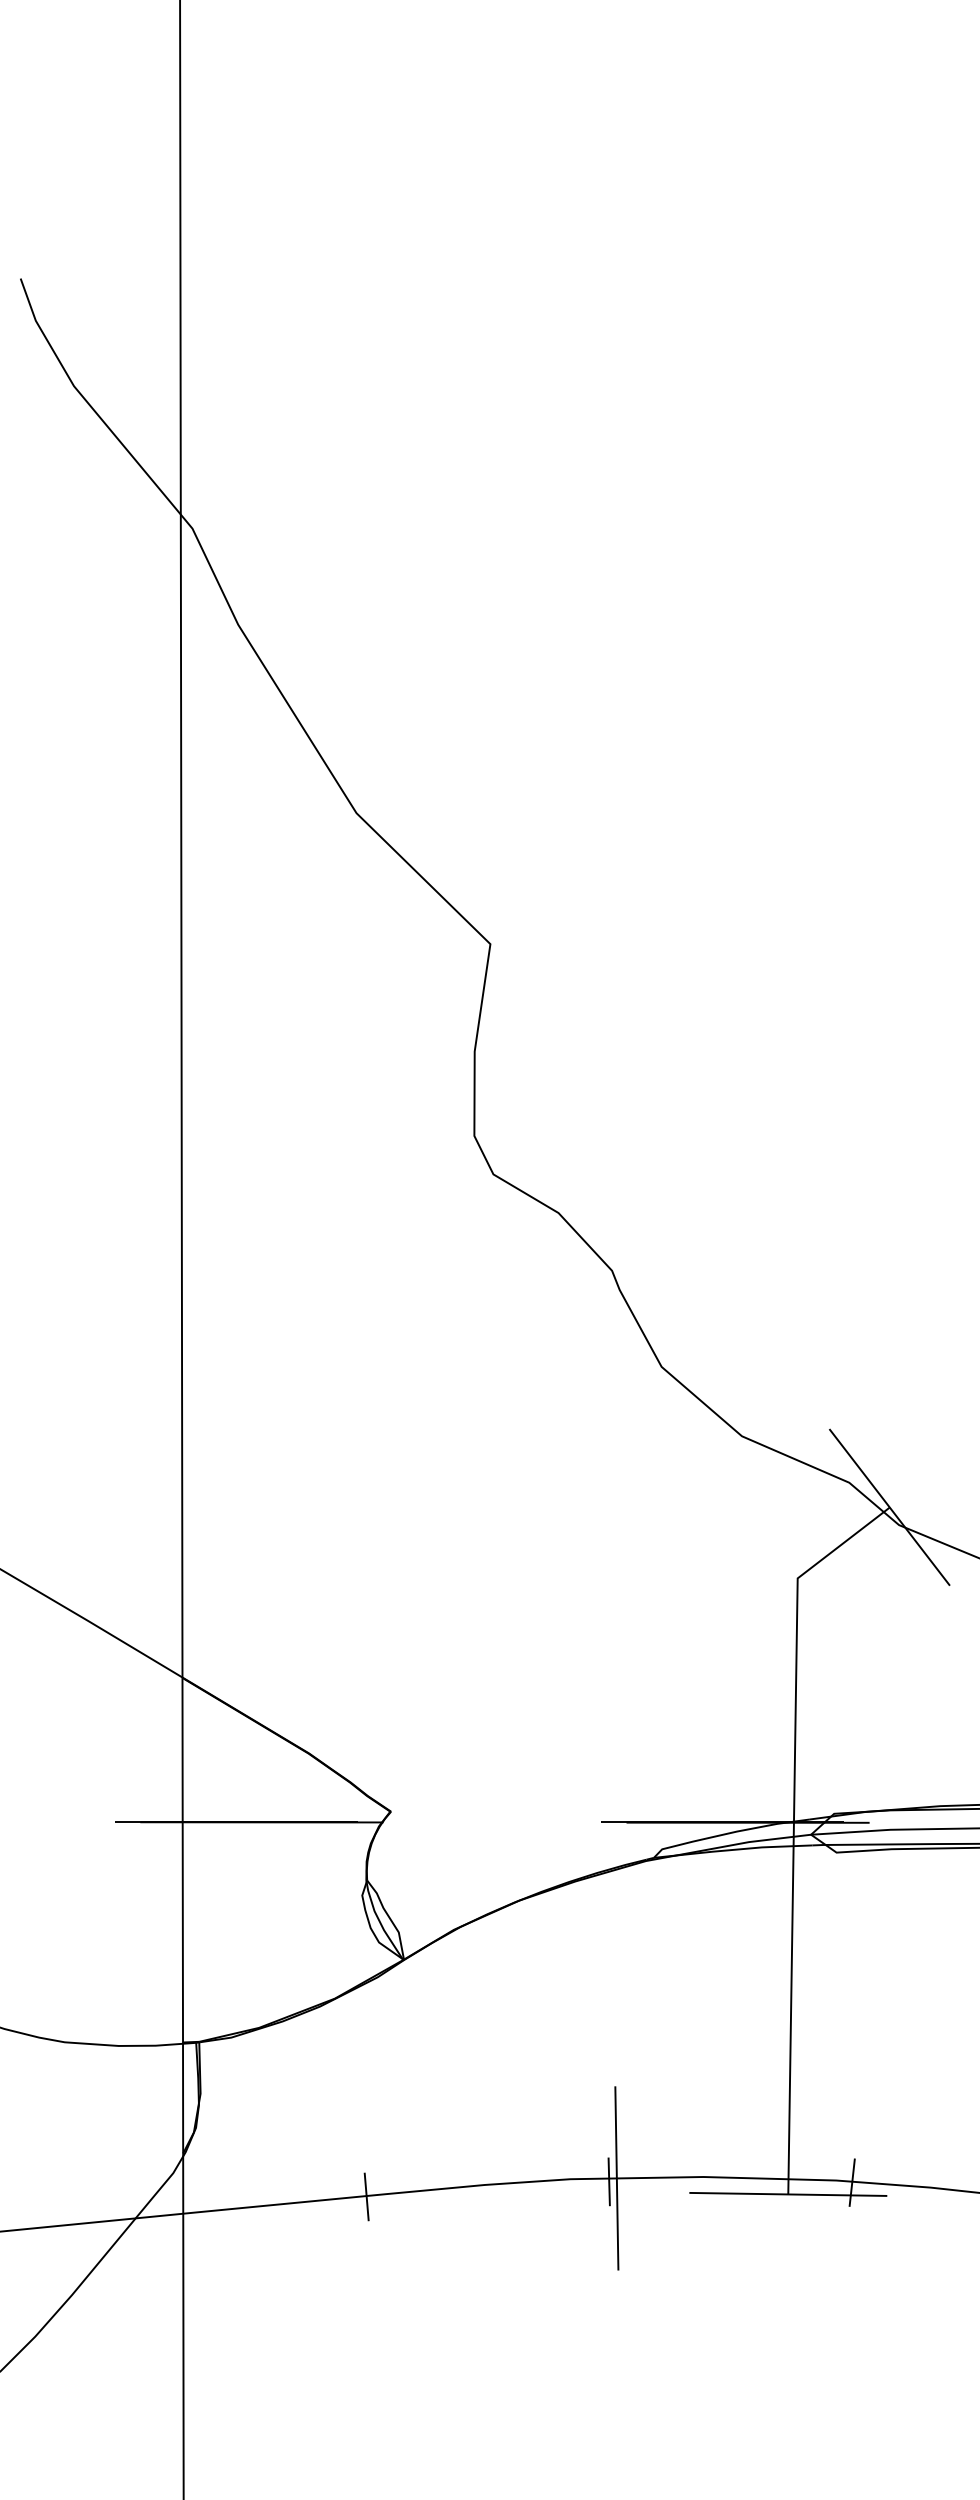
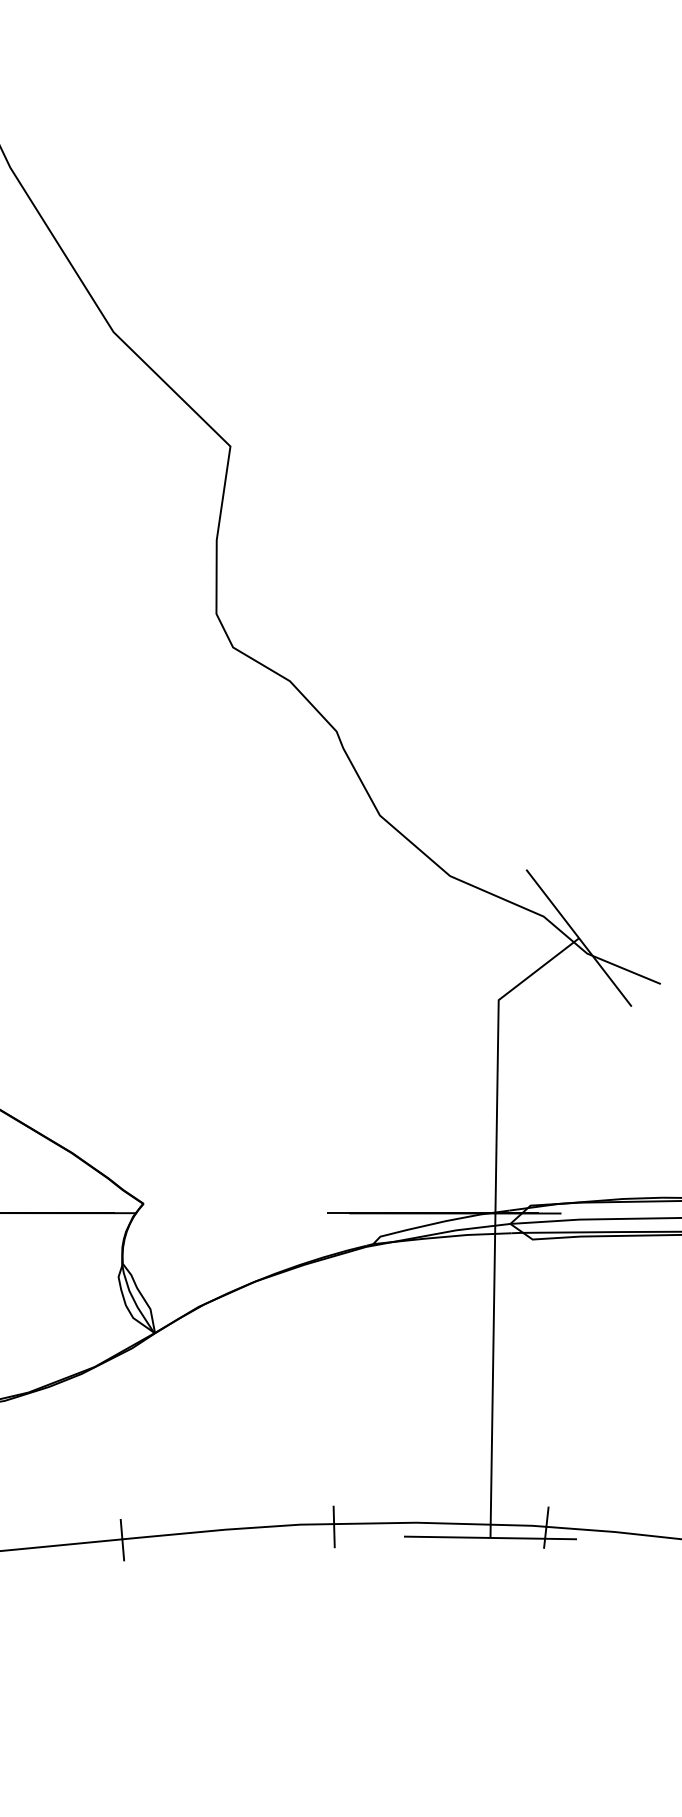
line: (616, 2178) -> (340, 1524), removed

